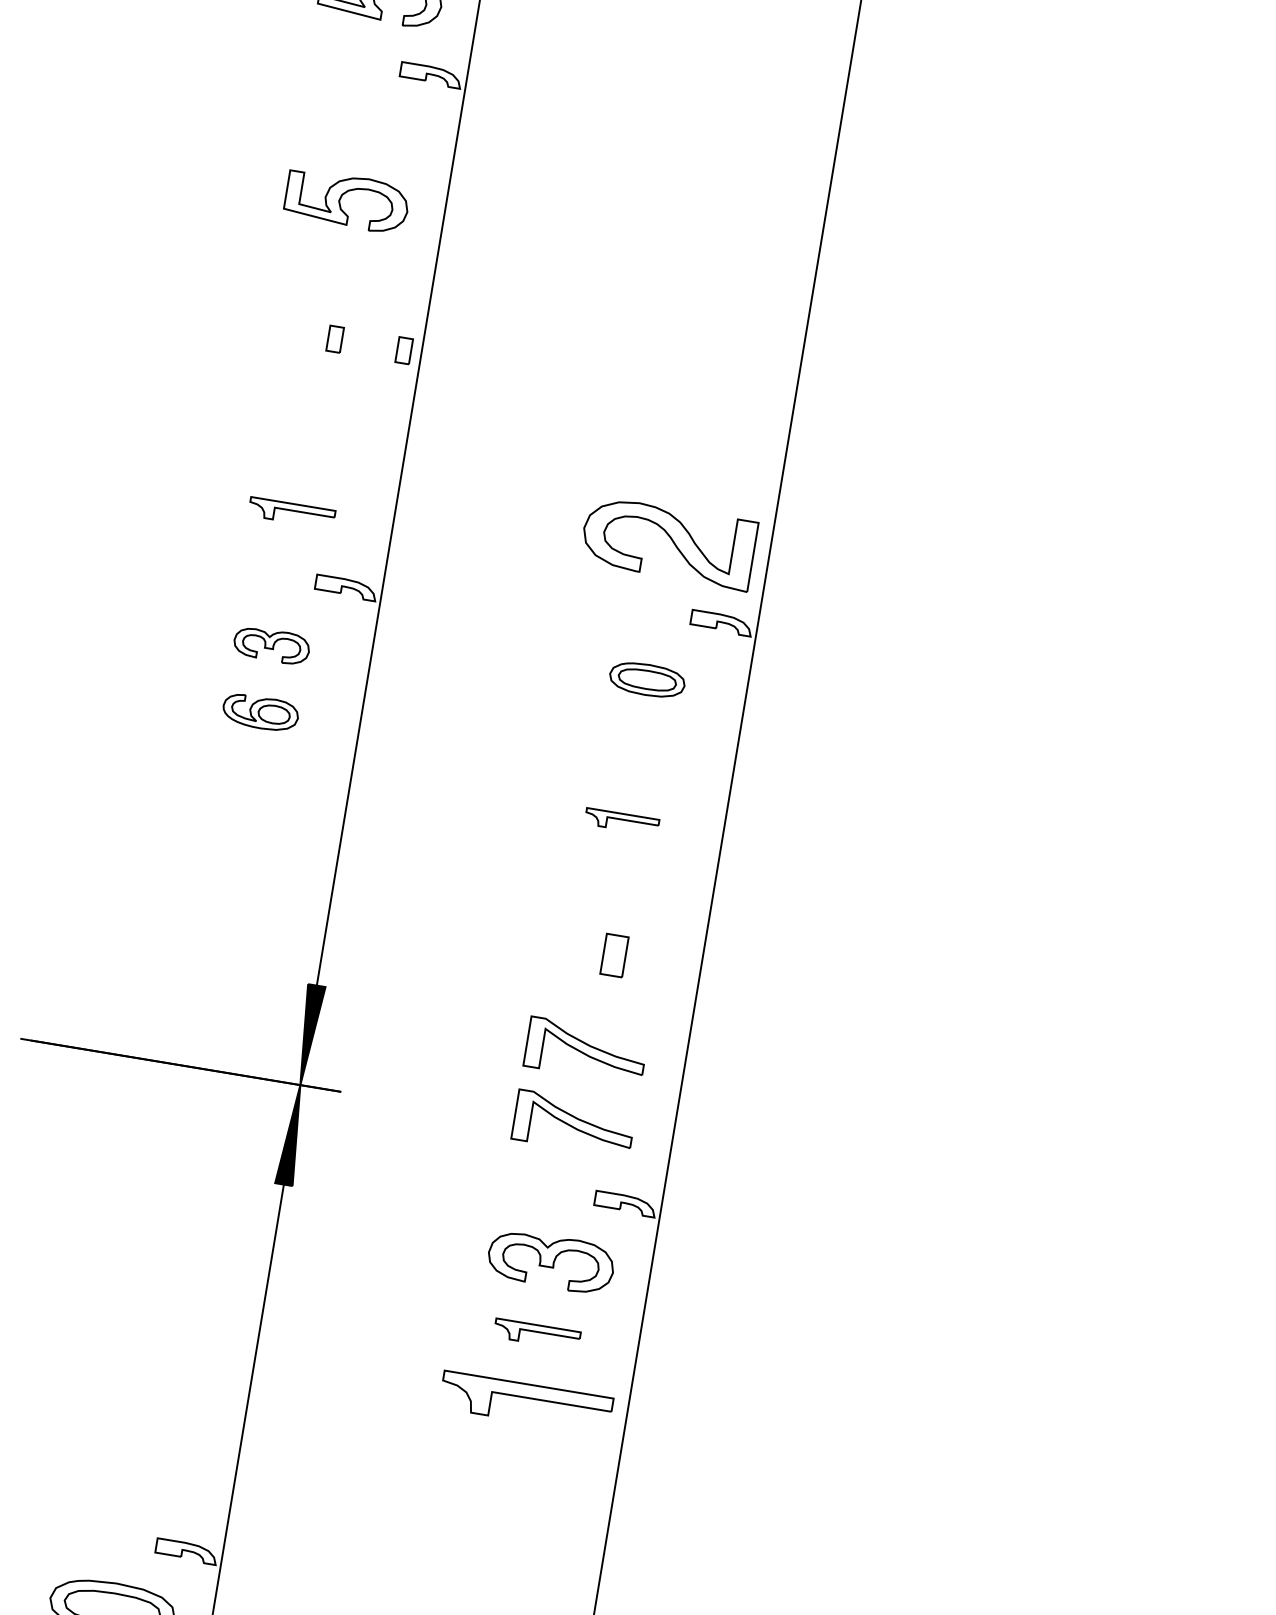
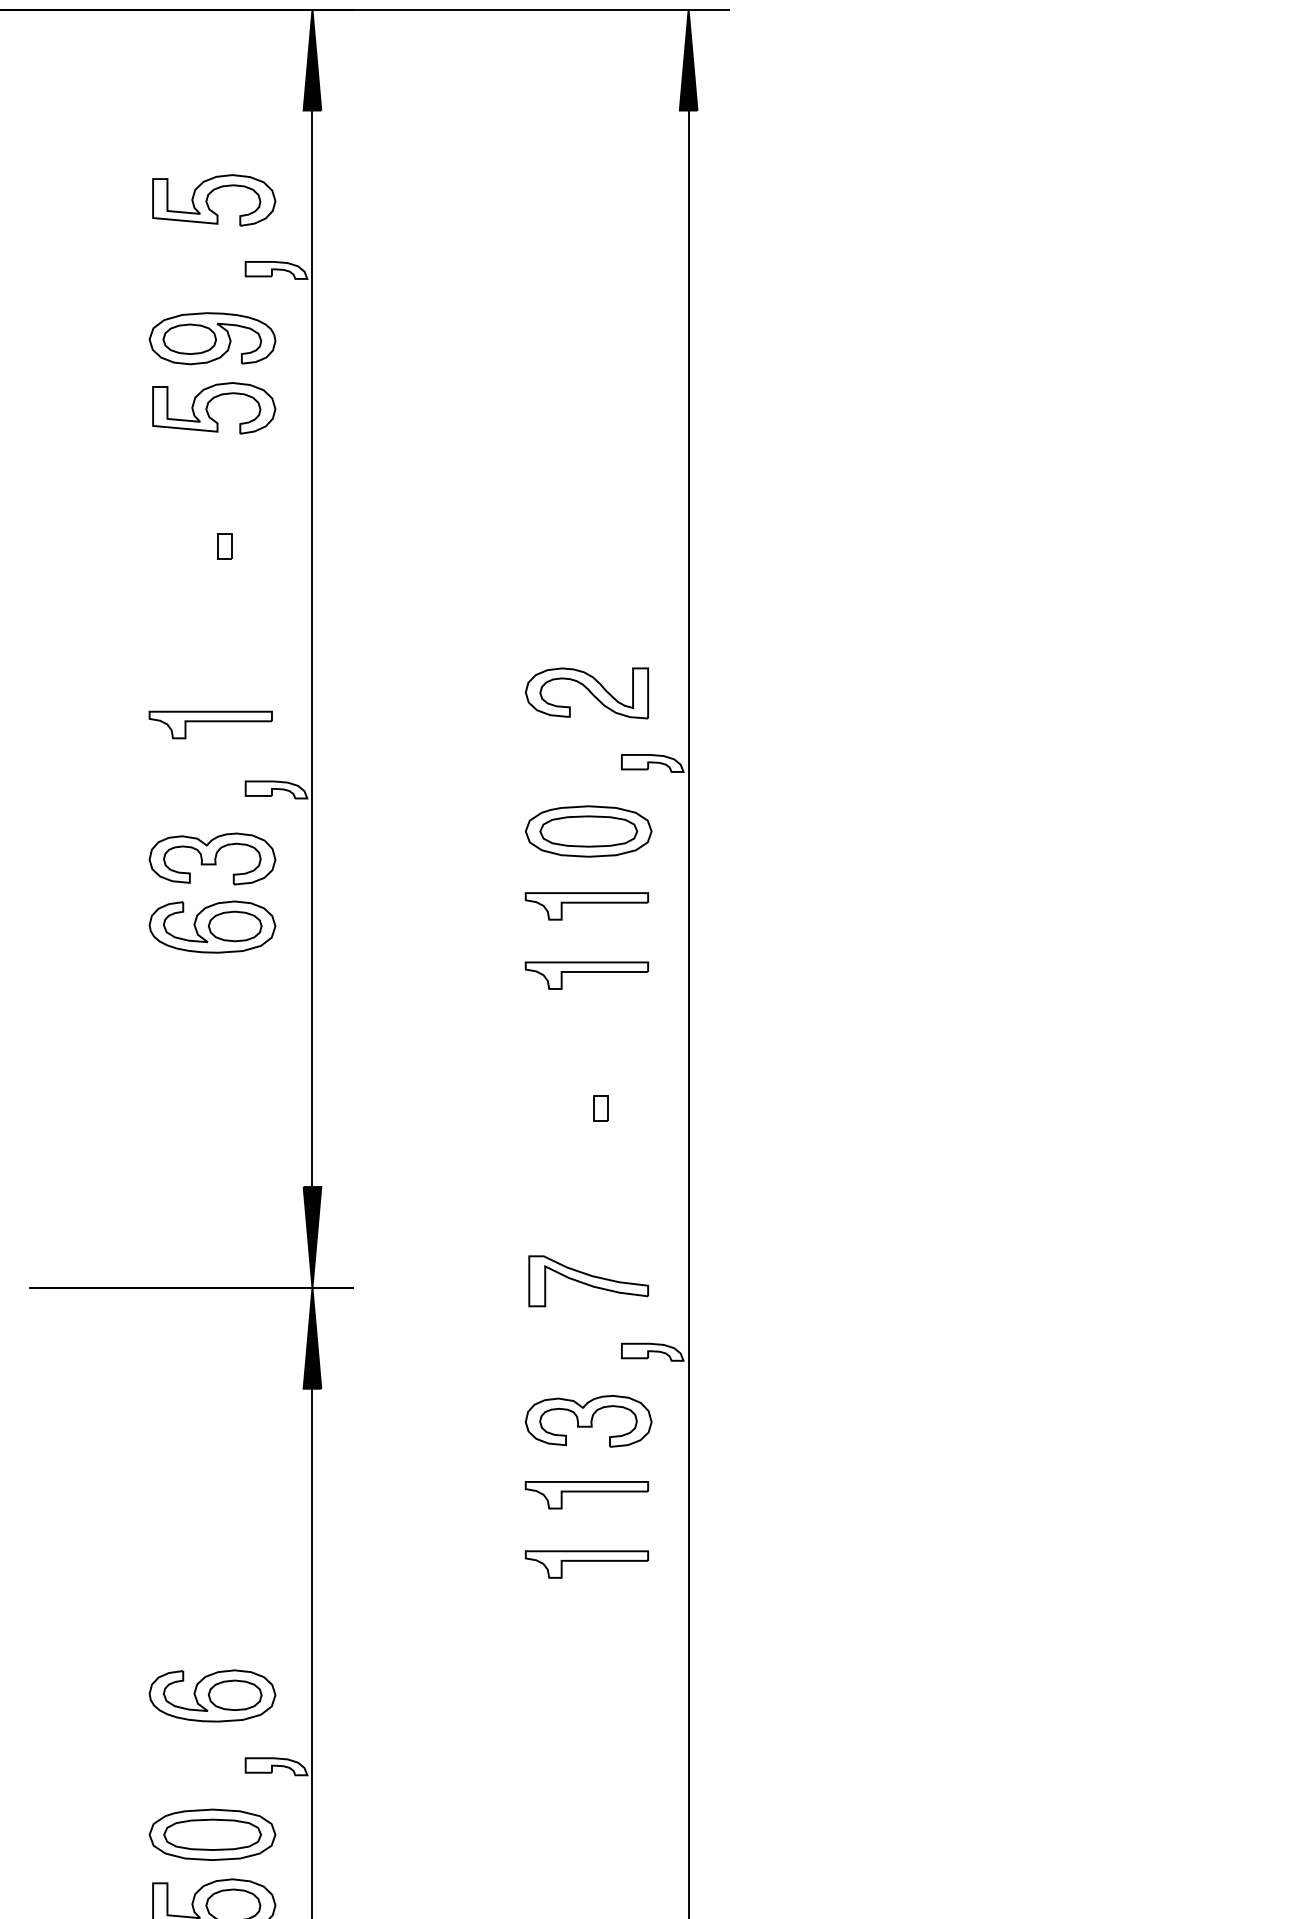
part: (356, 132) -> (212, 338), added
part: (403, 350) -> (294, 546), removed
part: (291, 512) -> (210, 724), size x1.43
part: (667, 543) -> (586, 693), size x0.71
part: (271, 645) -> (212, 858), size x1.67
part: (647, 679) -> (588, 831), size x1.67
part: (260, 712) -> (212, 926), size x1.67
part: (633, 753) -> (586, 906), added
part: (621, 821) -> (586, 975), size x1.67
part: (613, 955) -> (600, 1108), size x0.62
part: (585, 1050) -> (588, 1207), removed
part: (536, 1334) -> (586, 1495), size x1.43
part: (525, 1402) -> (586, 1564), size x0.71
part: (135, 1470) -> (212, 1695), added

